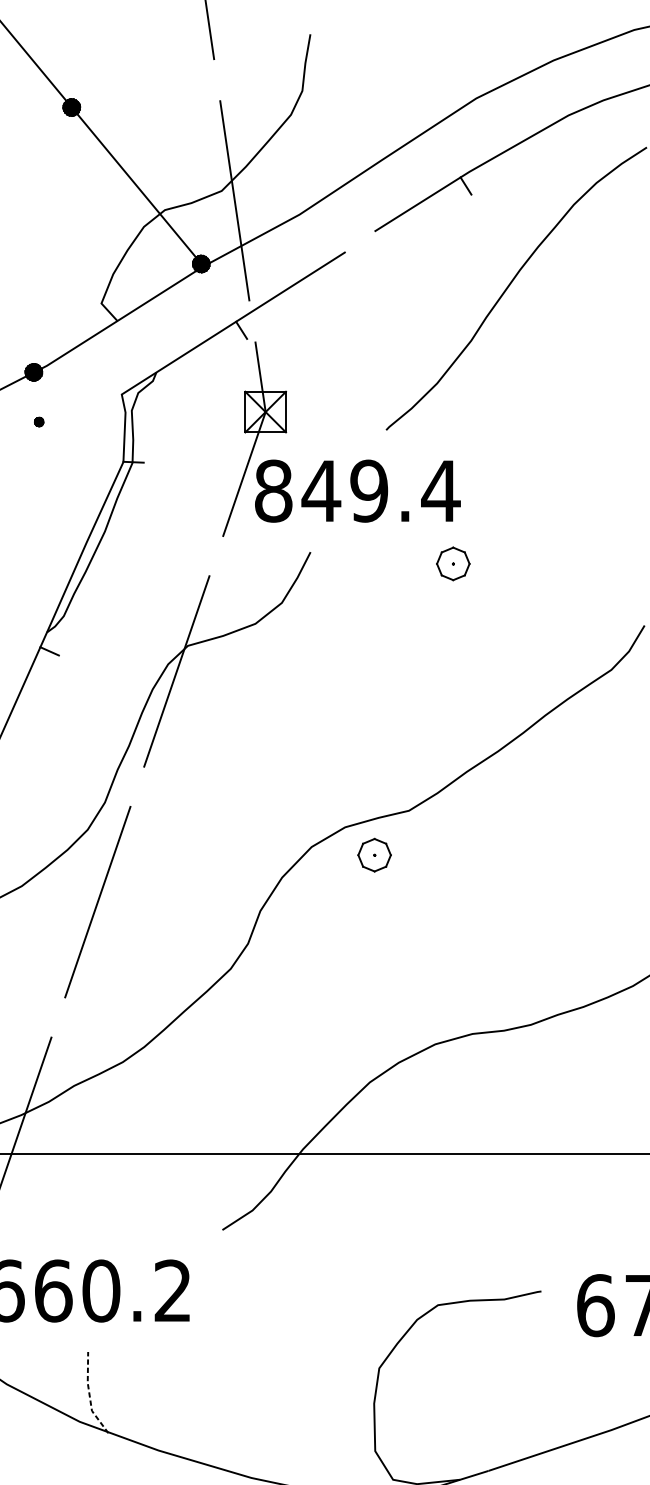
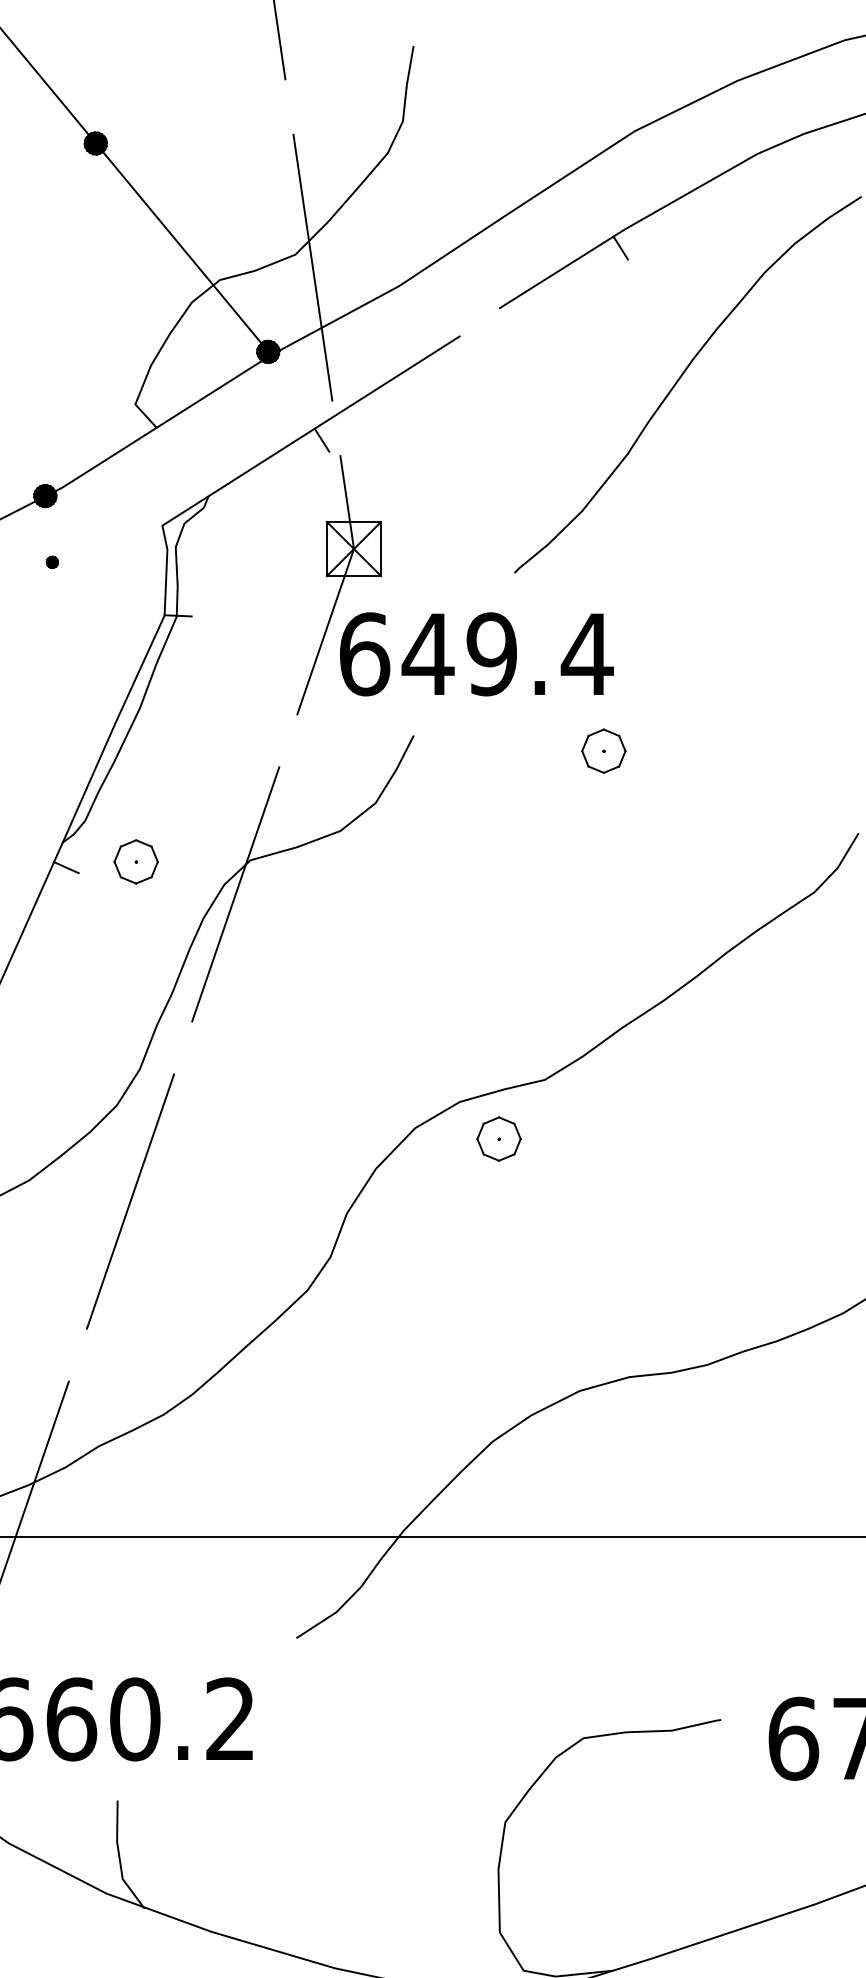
text: (273, 491) -> (364, 654), 849.4 -> 649.4
part: (101, 646) -> (135, 861), added
line: (89, 1394) -> (119, 1857), dashed -> solid

